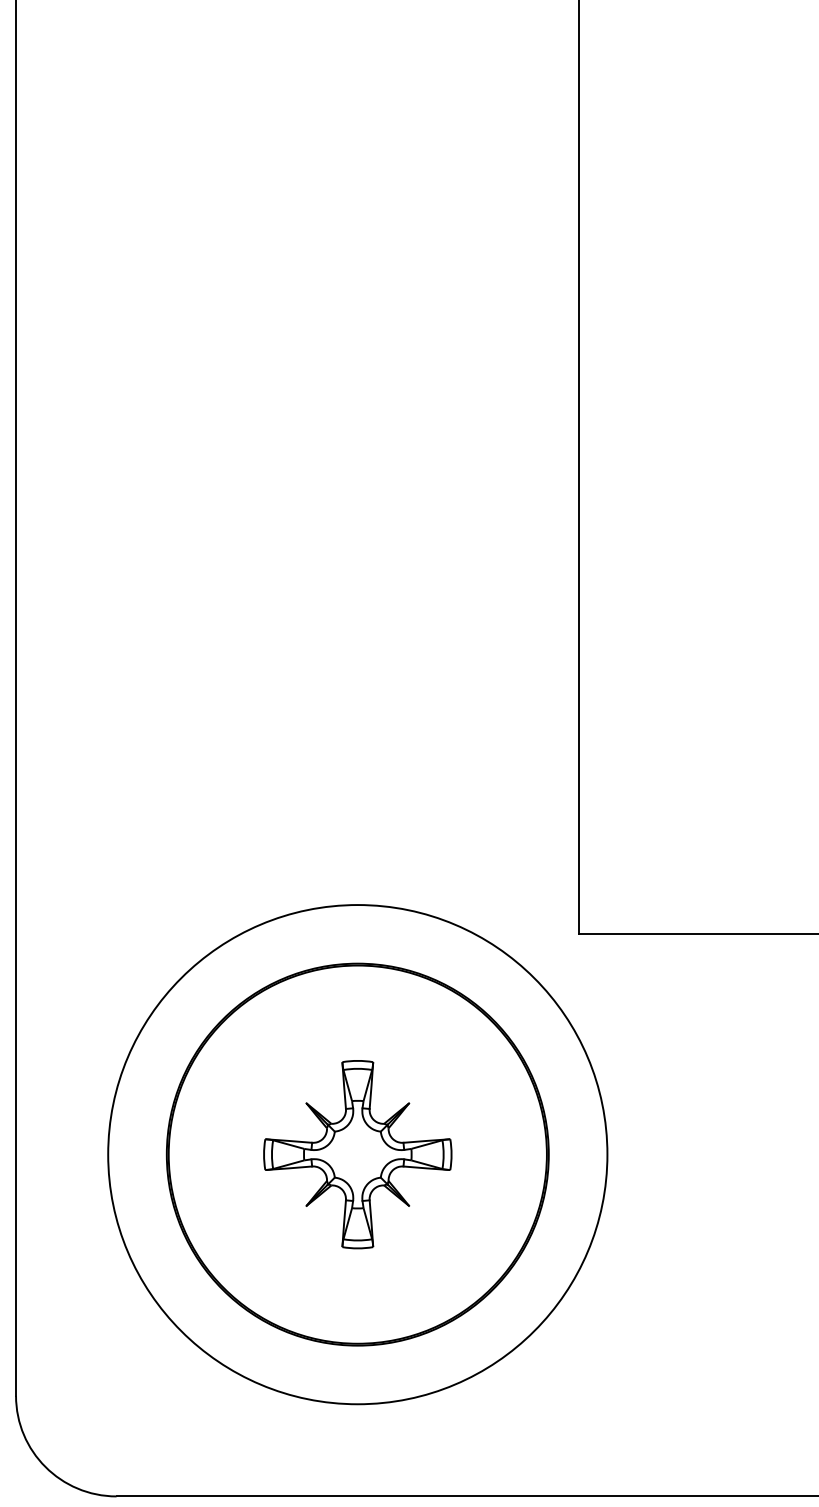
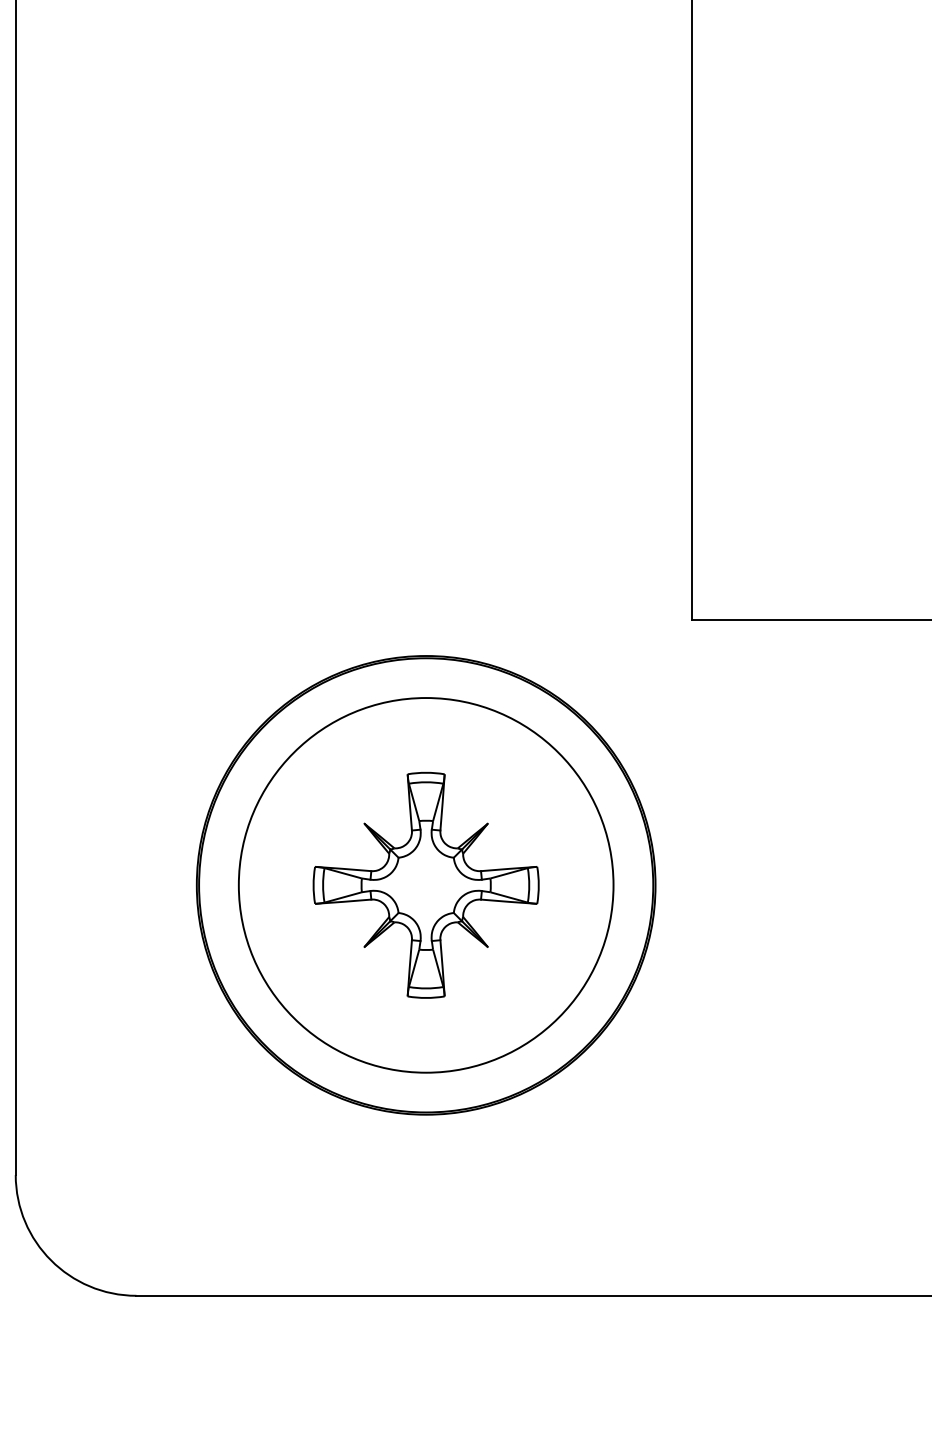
circle: (357, 1154) -> (425, 885), size x0.62

